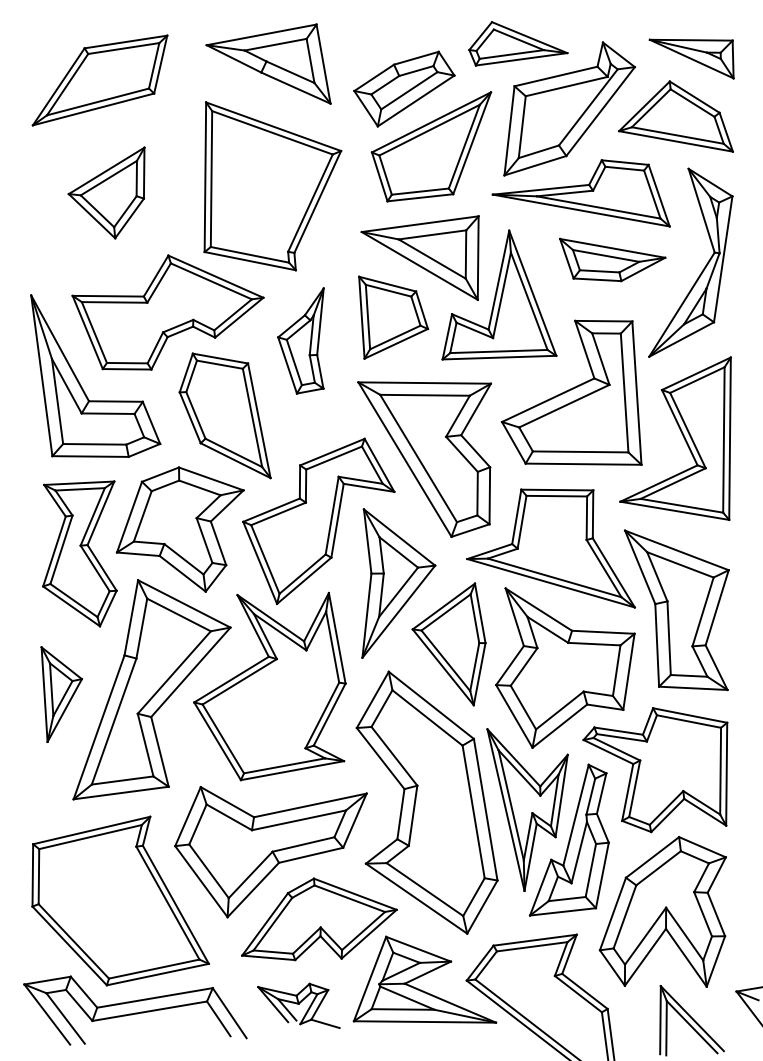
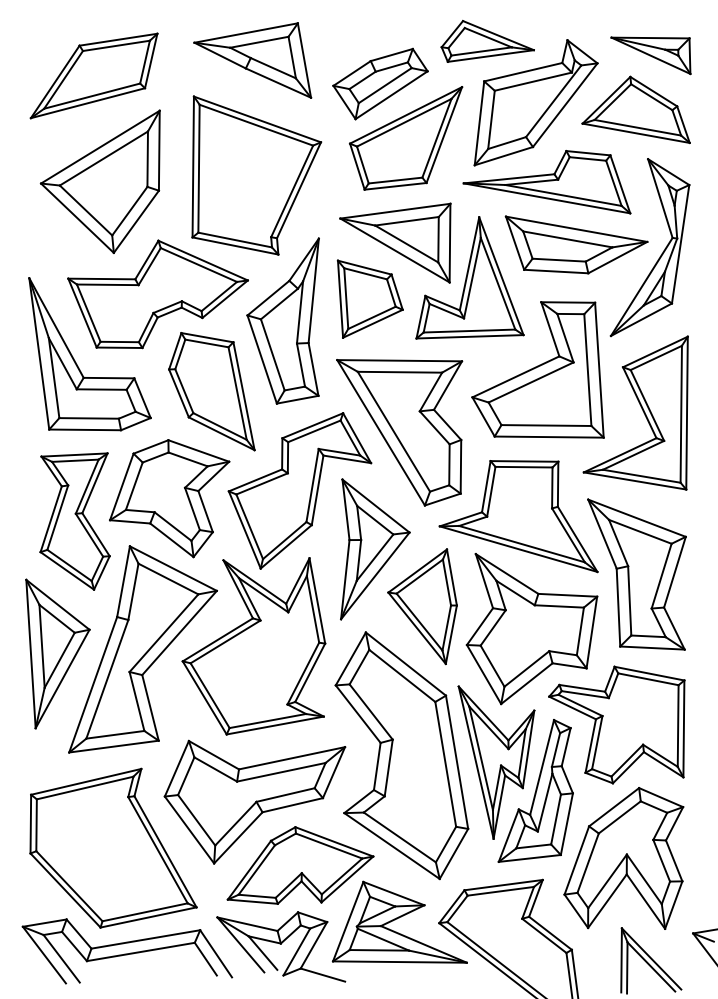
part: (106, 192) -> (100, 181), size x1.67
part: (612, 259) -> (576, 244), size x1.43
part: (300, 340) -> (282, 320), size x1.67
part: (61, 694) -> (57, 653), size x1.67
part: (298, 1005) -> (280, 946), size x1.67

